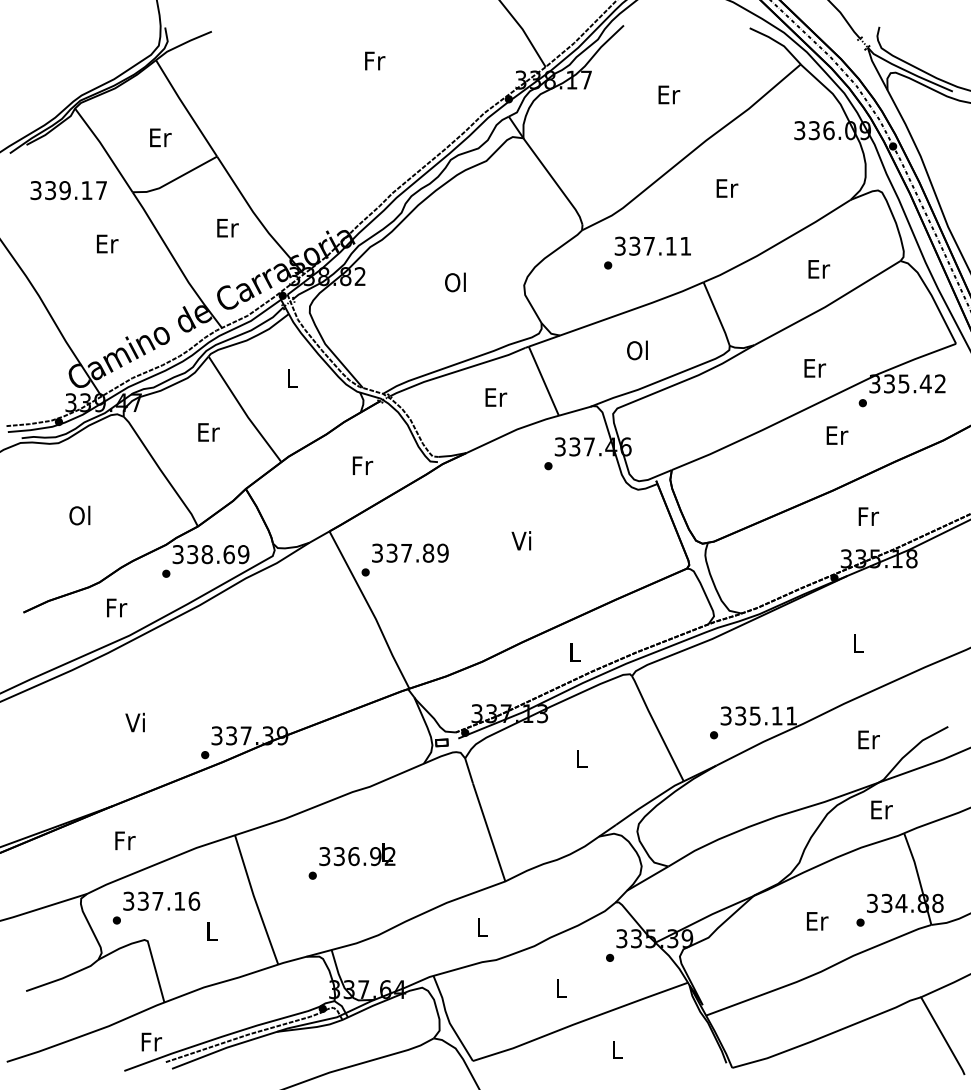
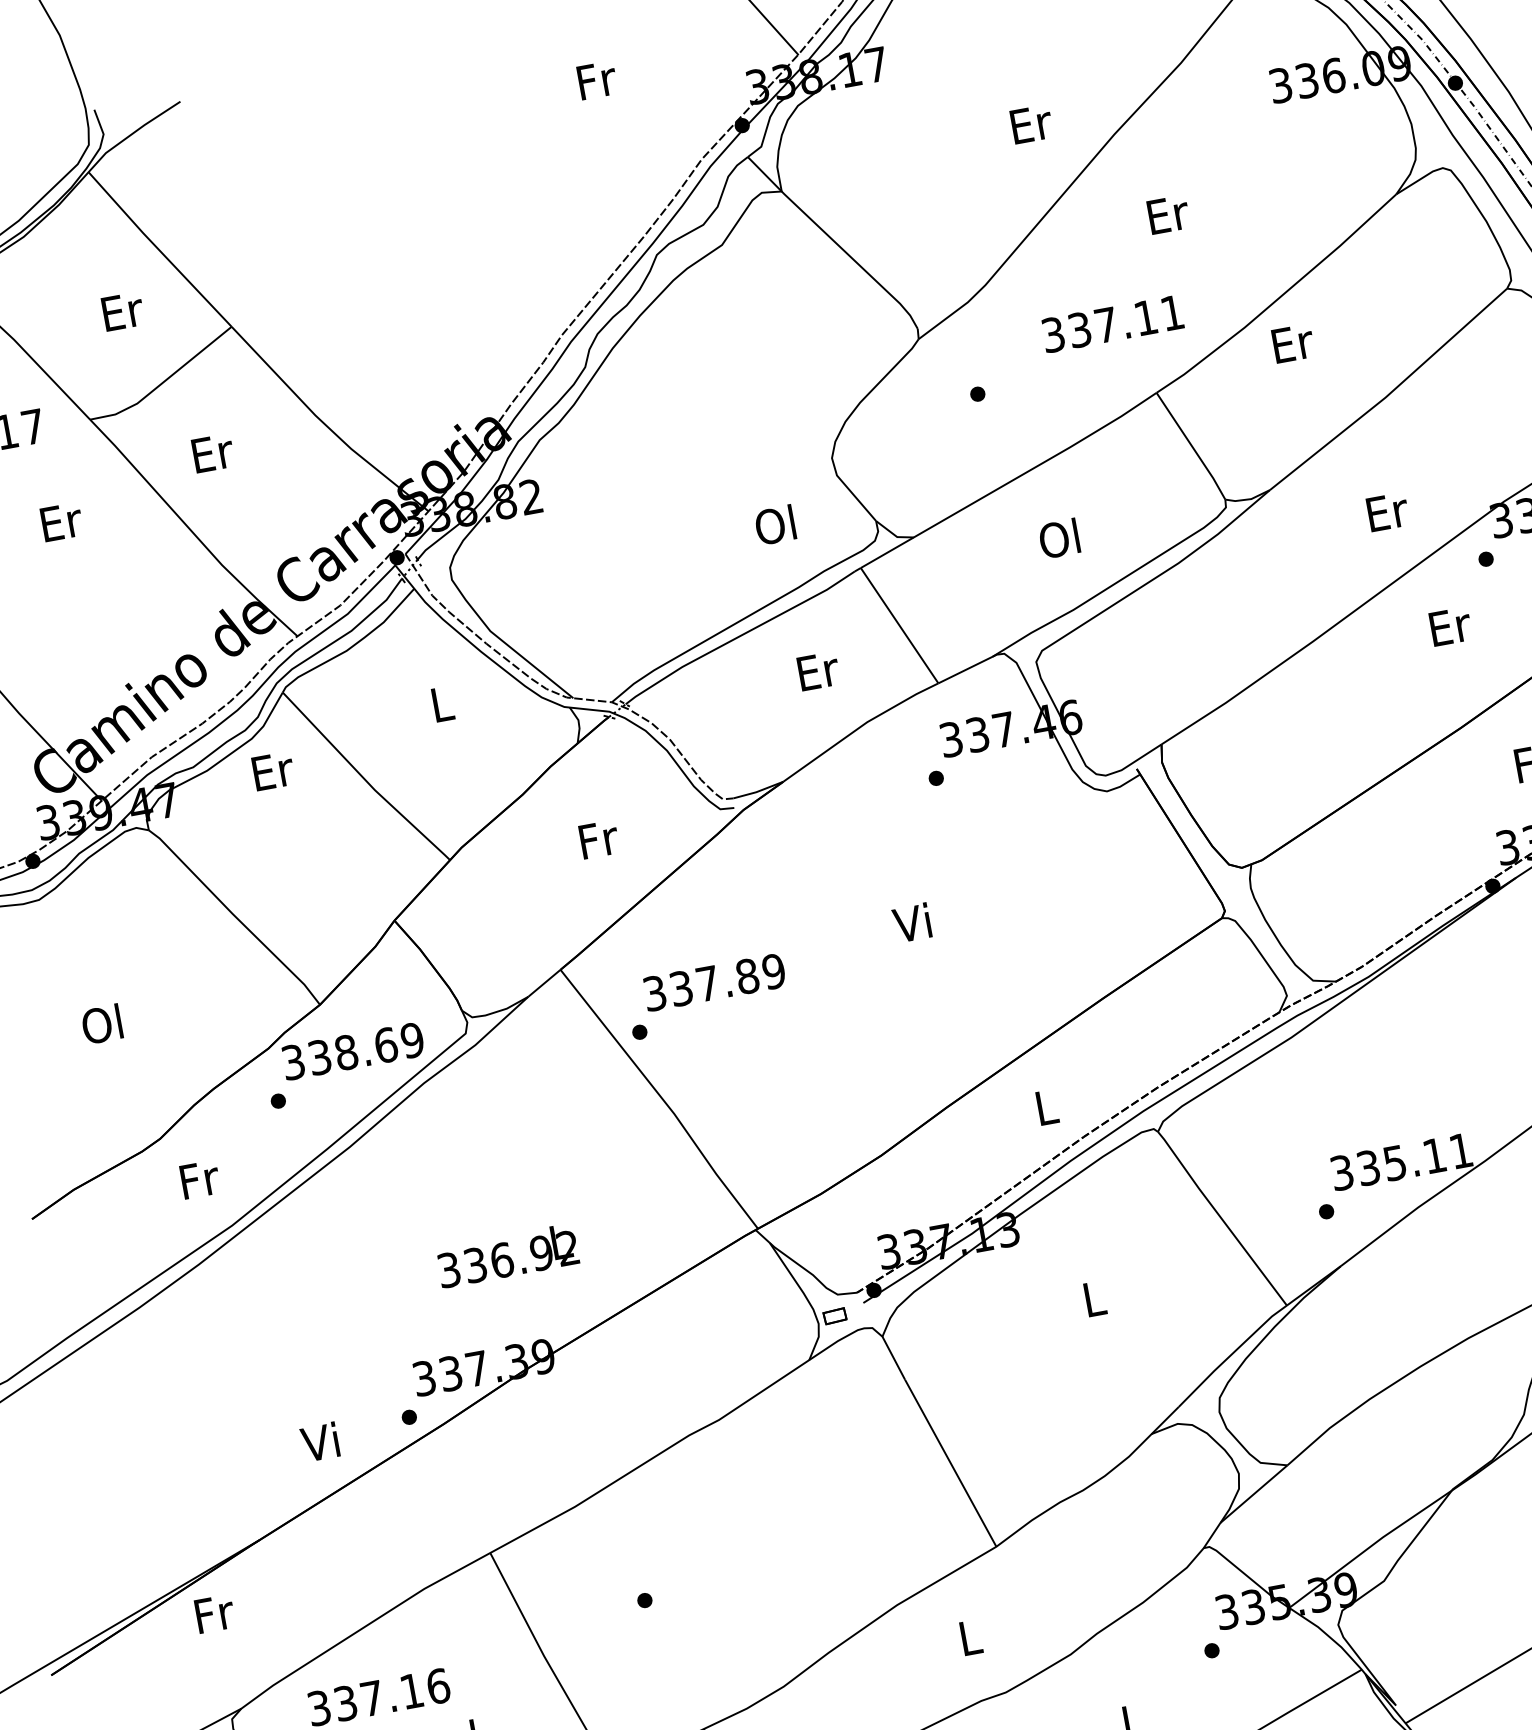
text: (375, 60) -> (597, 79), moved
text: (669, 94) -> (1031, 123), moved
text: (227, 228) -> (212, 453), moved
text: (652, 245) -> (1111, 322), moved
text: (819, 269) -> (1293, 343), moved
text: (455, 282) -> (775, 525), moved
text: (208, 432) -> (272, 771), moved
text: (134, 722) -> (318, 1442), moved
text: (125, 840) -> (215, 1613), moved
text: (357, 854) -> (507, 1255), moved

